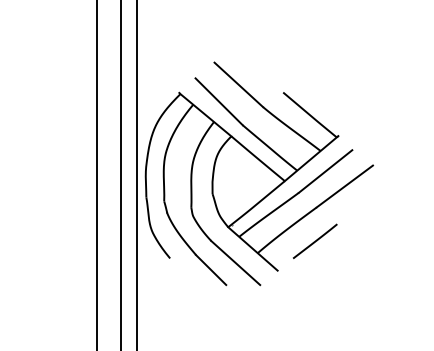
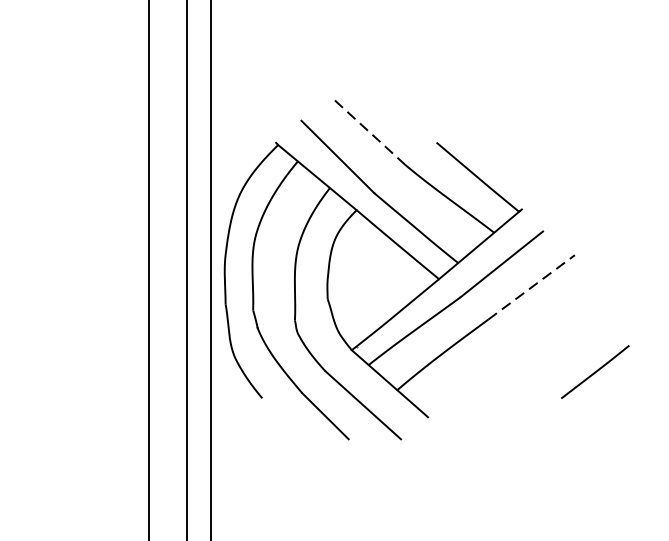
line: (238, 84) -> (367, 130), solid -> dashed
line: (345, 186) -> (532, 287), solid -> dashed
line: (315, 240) -> (595, 370), moved

